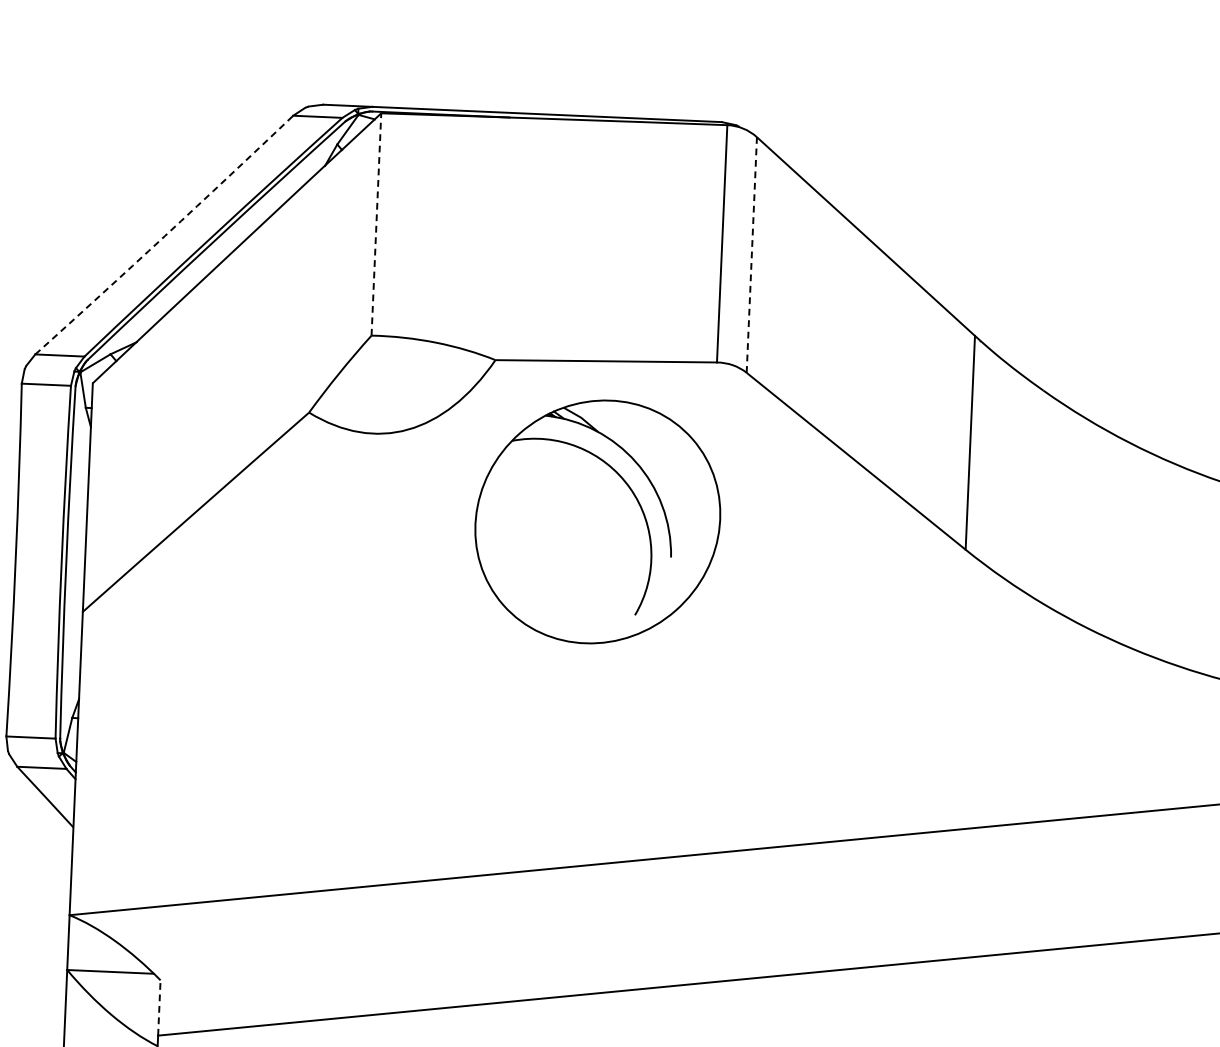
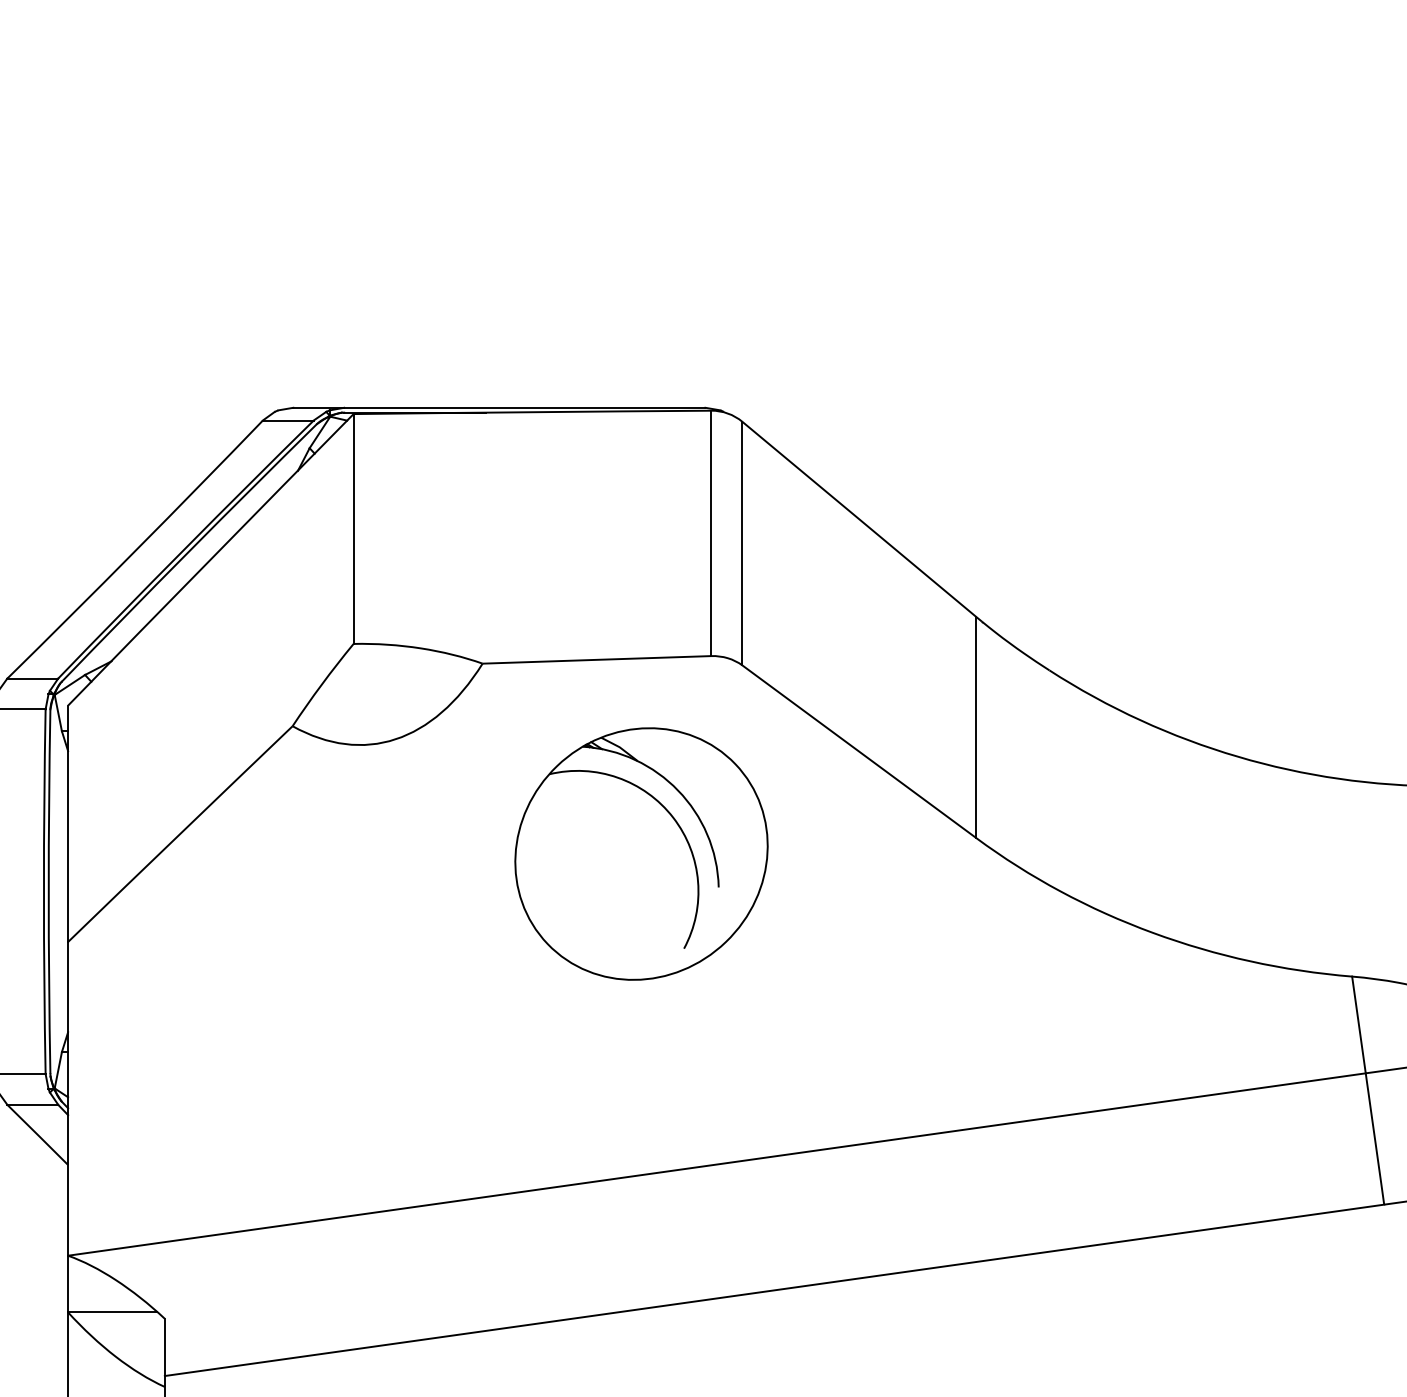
line: (376, 224) -> (353, 529), dashed -> solid
arc: (165, 236) -> (136, 550), dashed -> solid
line: (751, 254) -> (742, 543), dashed -> solid
part: (597, 521) -> (641, 853), moved
line: (158, 1008) -> (164, 1347), dashed -> solid

